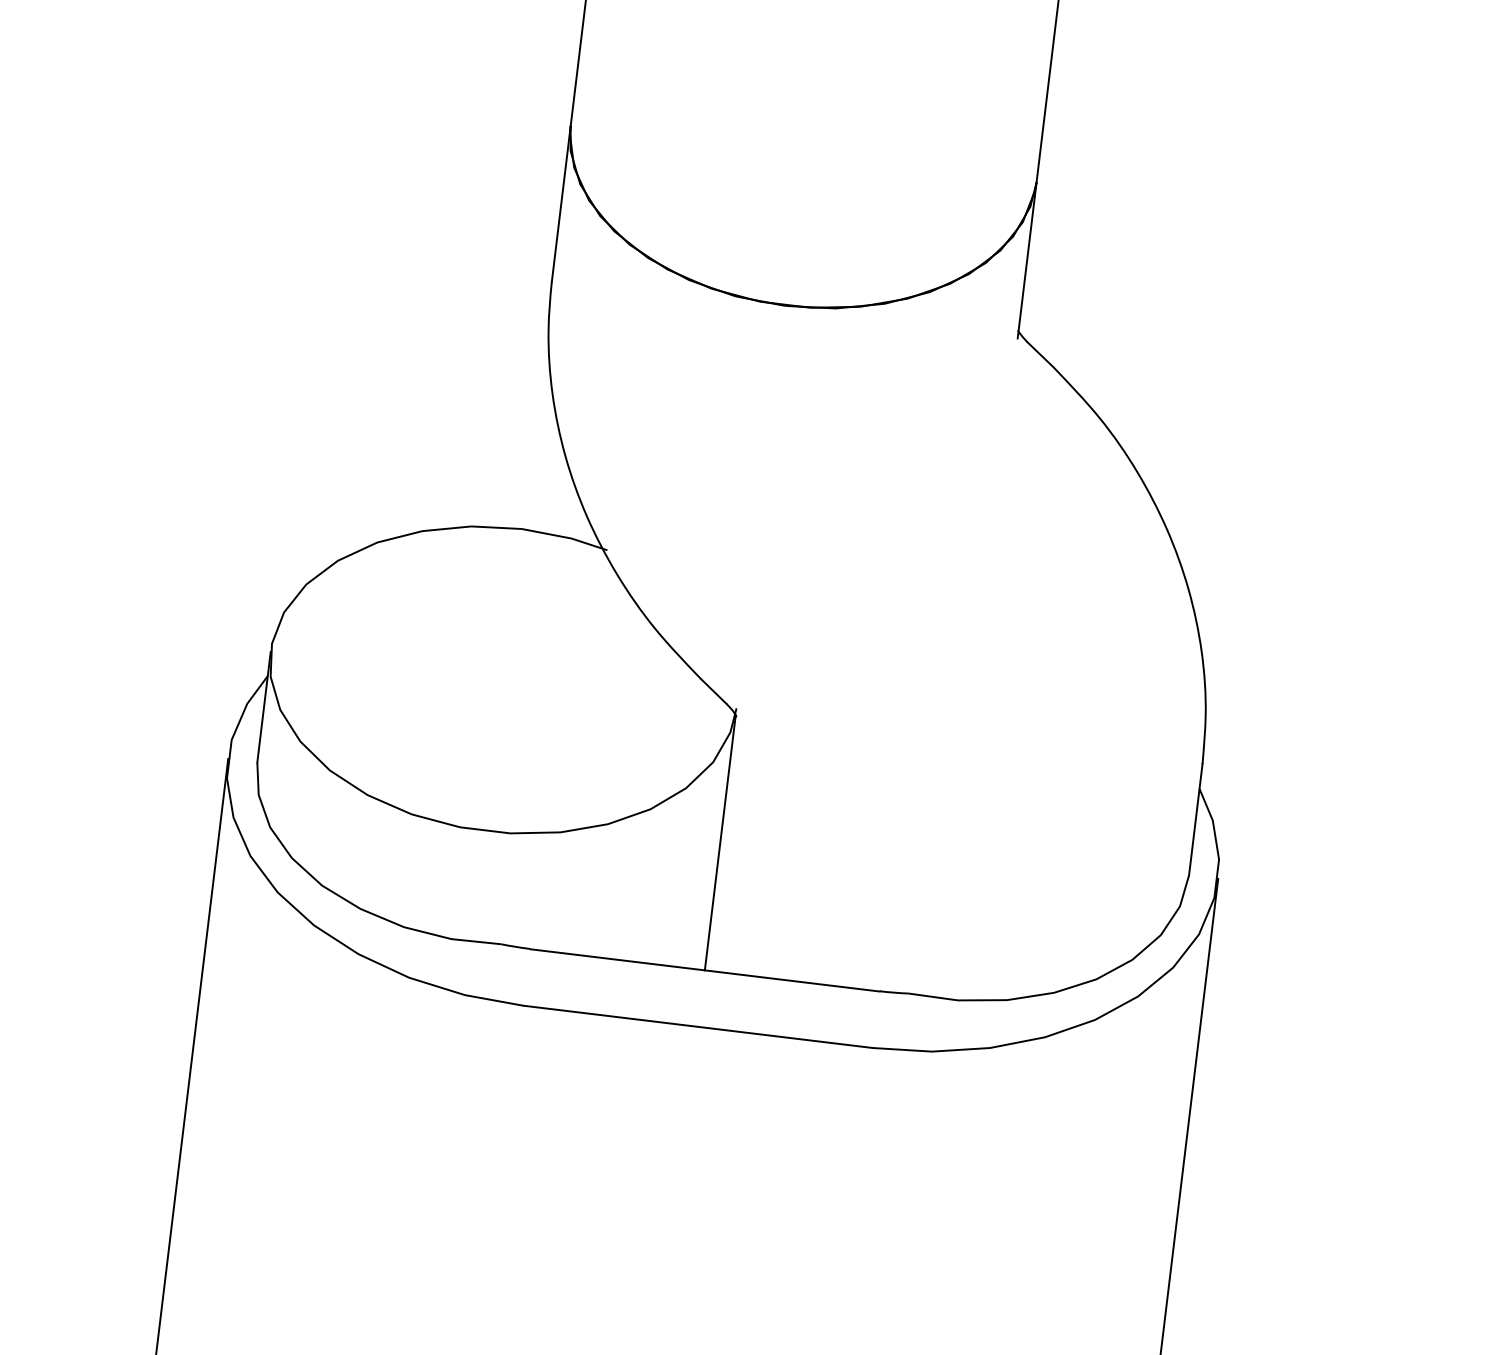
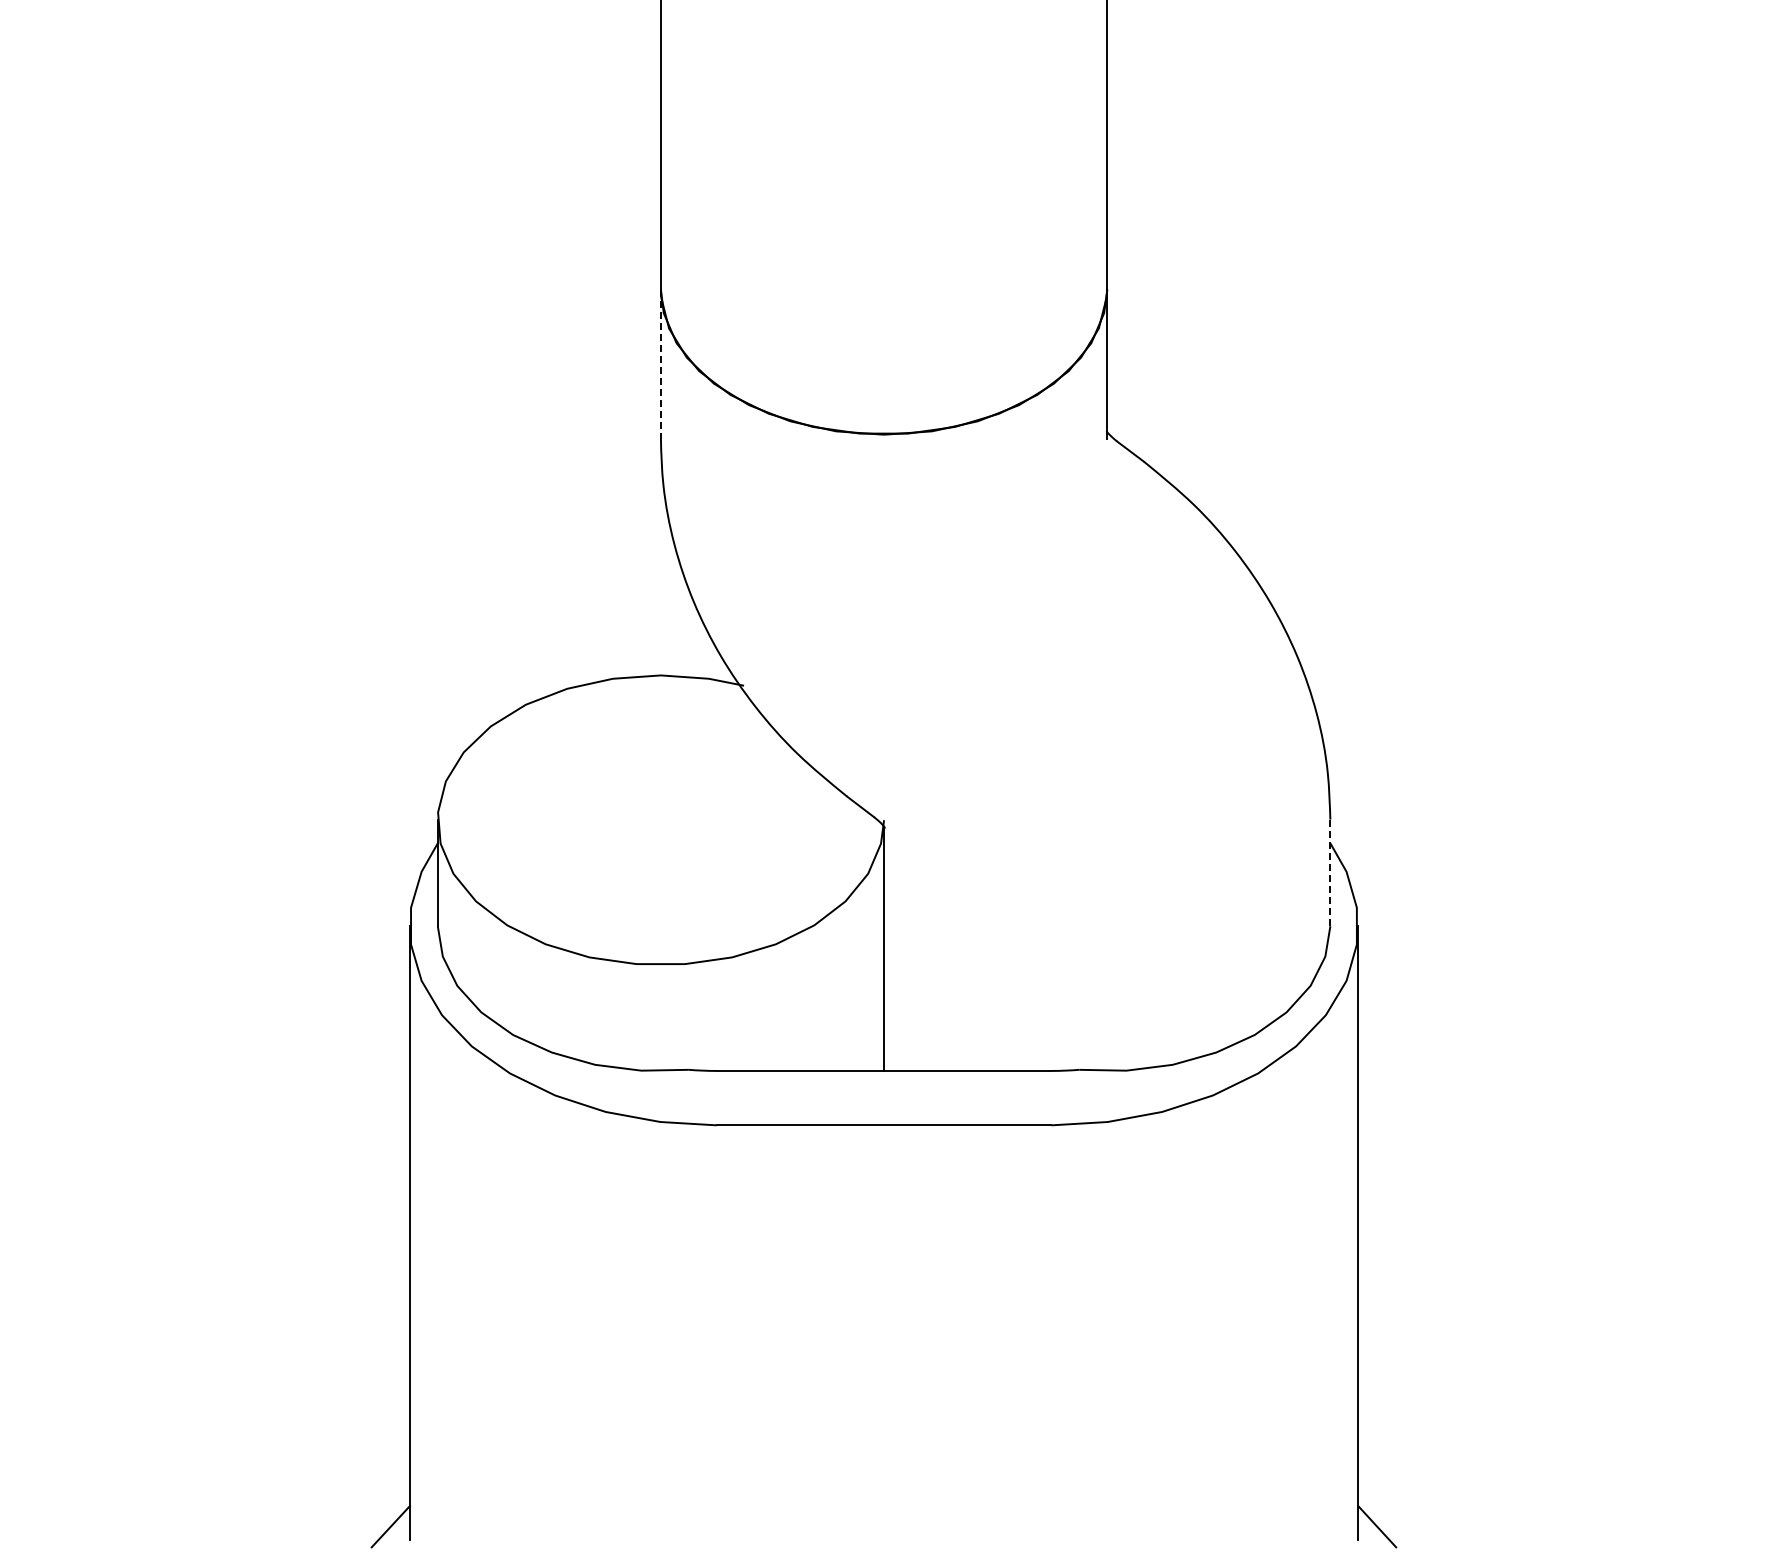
line: (560, 204) -> (660, 364), solid -> dashed
line: (1195, 819) -> (1330, 872), solid -> dashed

